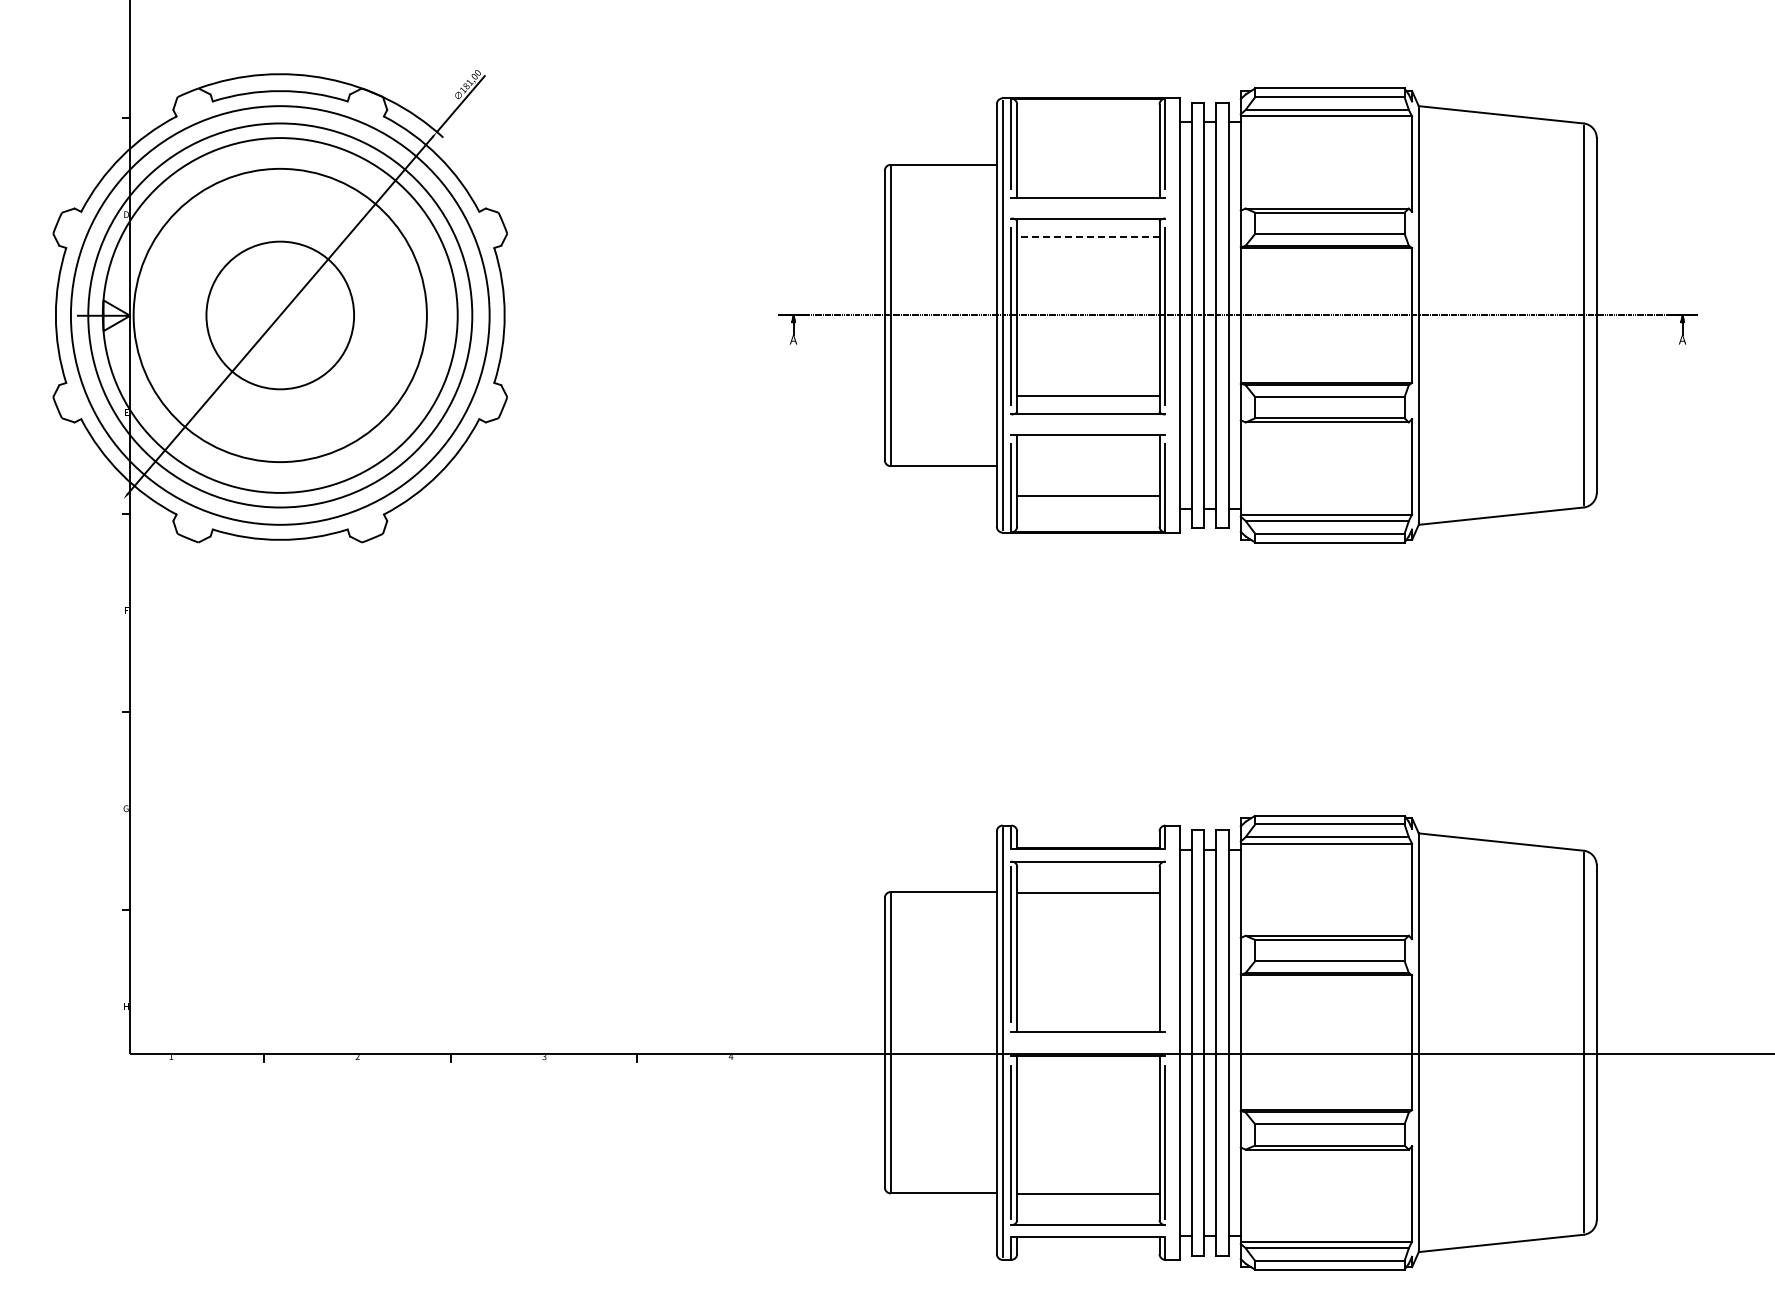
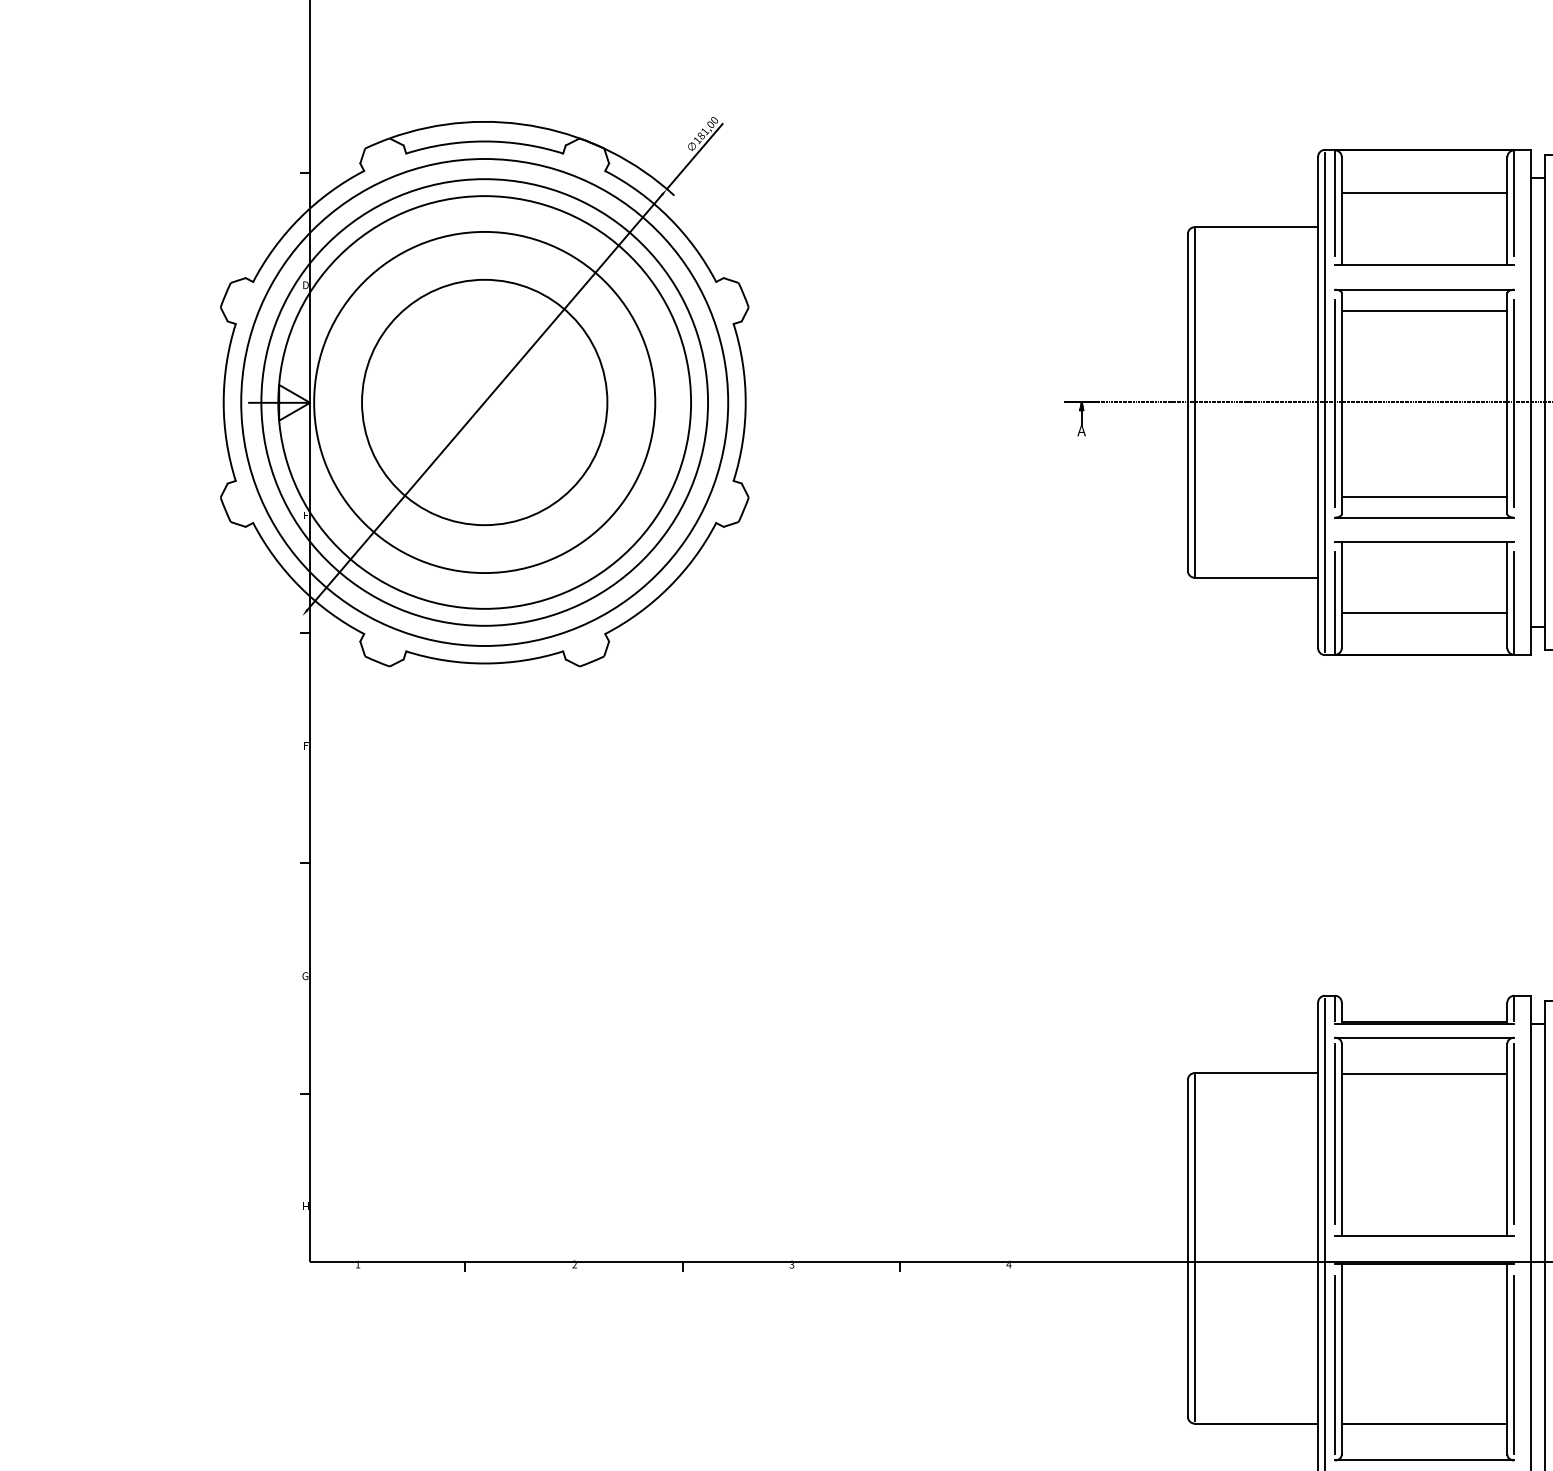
line: (1088, 135) -> (1424, 193), added
line: (1087, 236) -> (1423, 310), dashed -> solid
circle: (279, 315) -> (483, 402), size x1.43
line: (1165, 944) -> (1514, 1134), added

